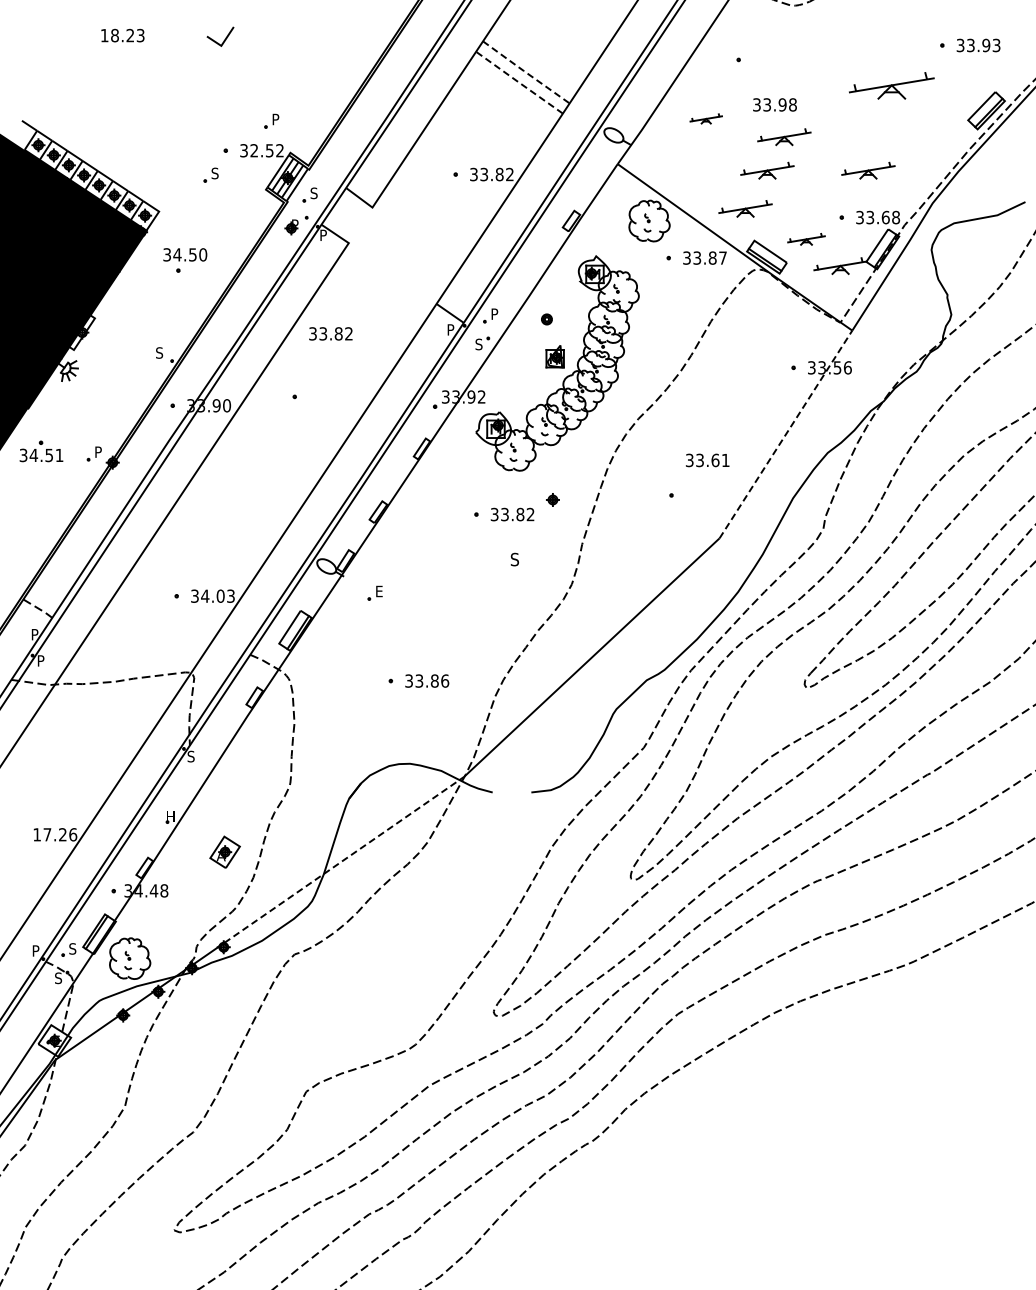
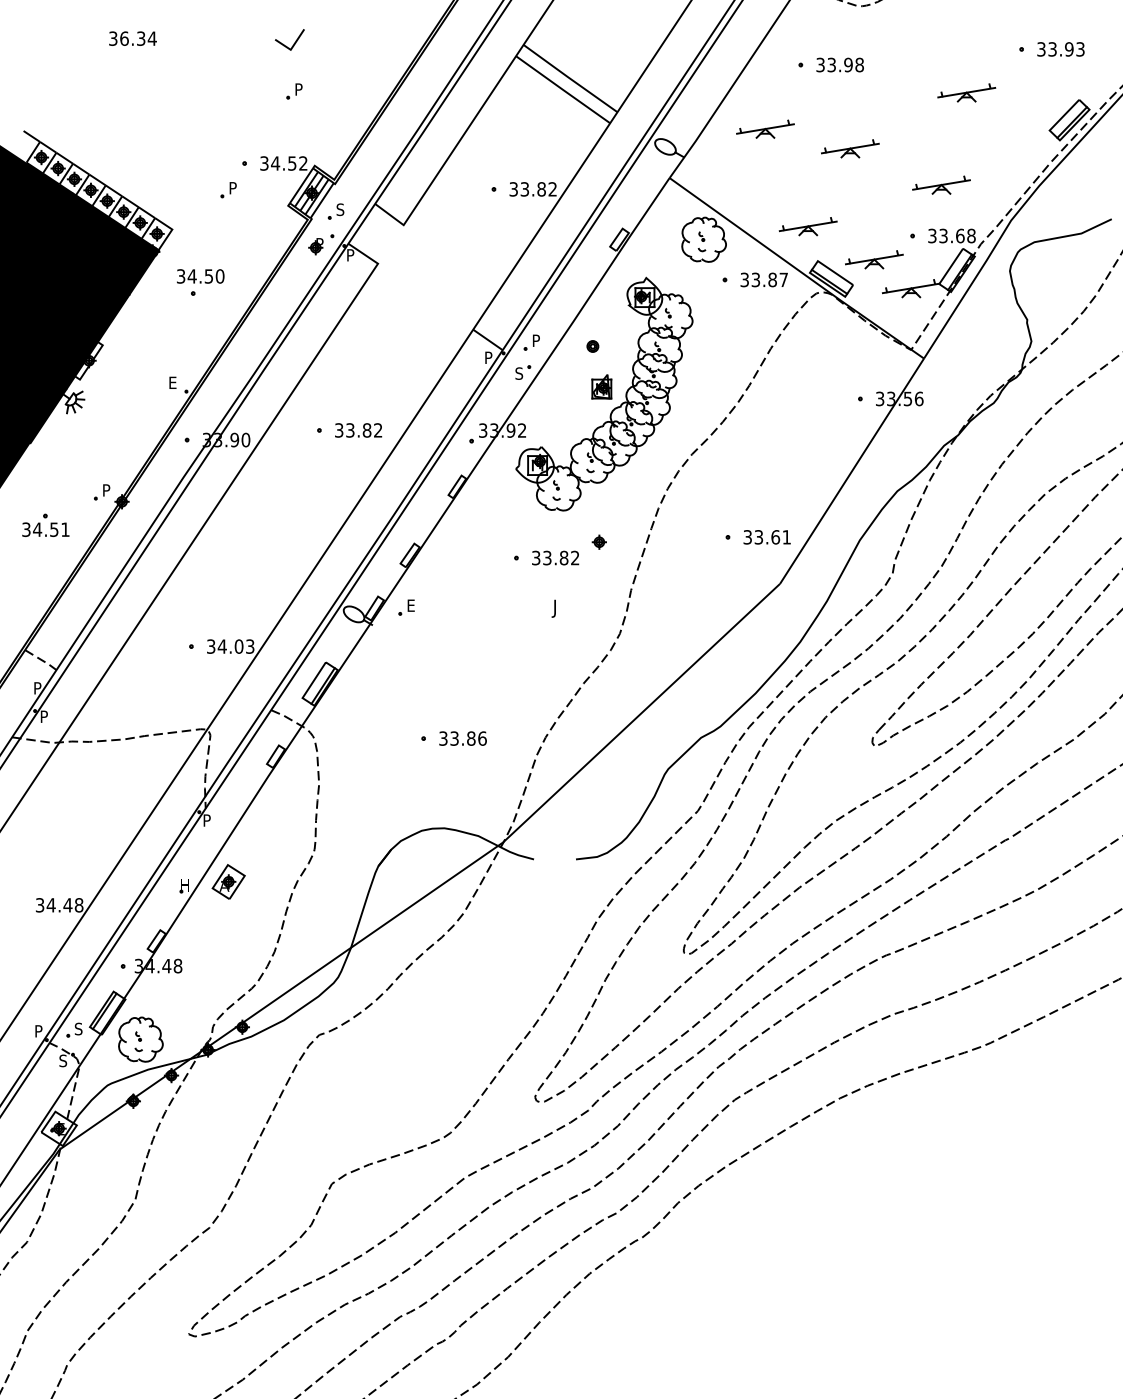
text: (122, 35) -> (132, 38), 18.23 -> 36.34
line: (224, 39) -> (294, 42), moved
line: (526, 72) -> (570, 78), dashed -> solid
line: (519, 82) -> (563, 89), dashed -> solid
part: (891, 85) -> (966, 92), size x0.62
text: (774, 104) -> (839, 64), moved
part: (706, 118) -> (765, 128), size x1.67
part: (271, 120) -> (294, 90), moved
text: (254, 150) -> (275, 163), 32.52 -> 34.52
part: (767, 170) -> (832, 184), removed
text: (214, 173) -> (232, 188), S -> P
part: (806, 239) -> (874, 259), size x1.43
text: (330, 333) -> (358, 430), moved
text: (159, 352) -> (172, 382), S -> E
line: (786, 434) -> (852, 471), dashed -> solid
part: (41, 451) -> (45, 525), moved
text: (707, 460) -> (766, 537), moved
text: (514, 560) -> (557, 607), S -> J
part: (374, 592) -> (405, 606), moved
text: (190, 756) -> (206, 820), S -> P
text: (55, 834) -> (59, 904), 17.26 -> 34.48
part: (224, 851) -> (228, 881), moved
line: (344, 859) -> (373, 932), dashed -> solid

